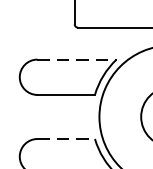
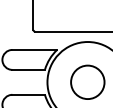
line: (78, 58) -> (35, 49), dashed -> solid
line: (67, 138) -> (29, 94), dashed -> solid

